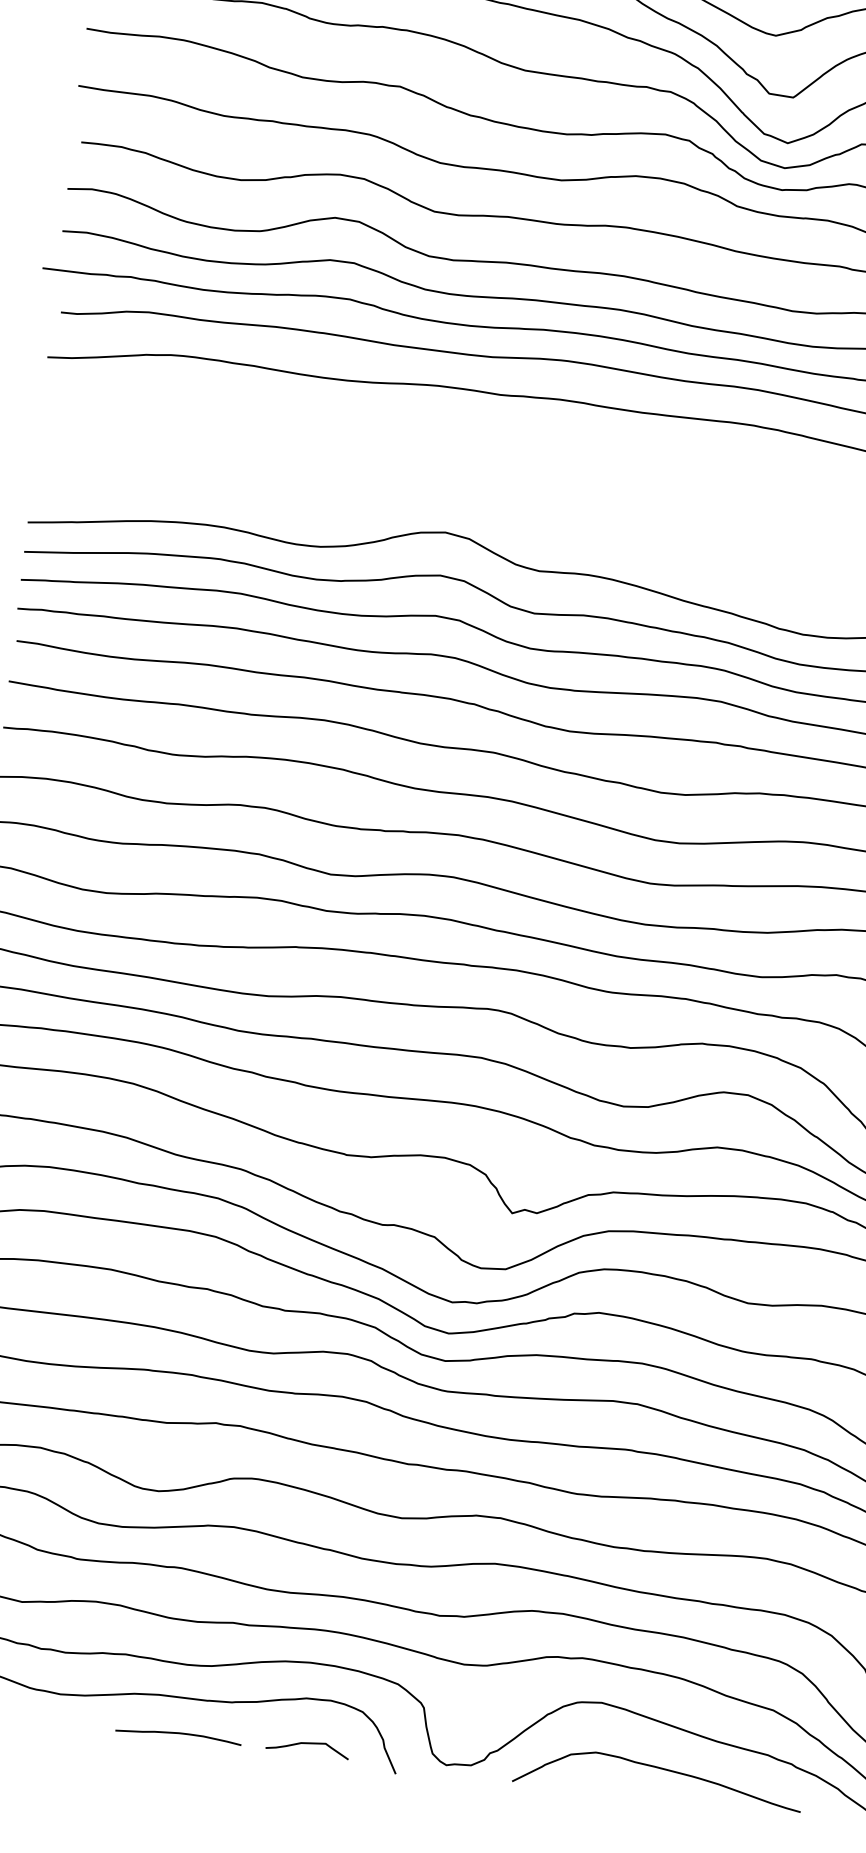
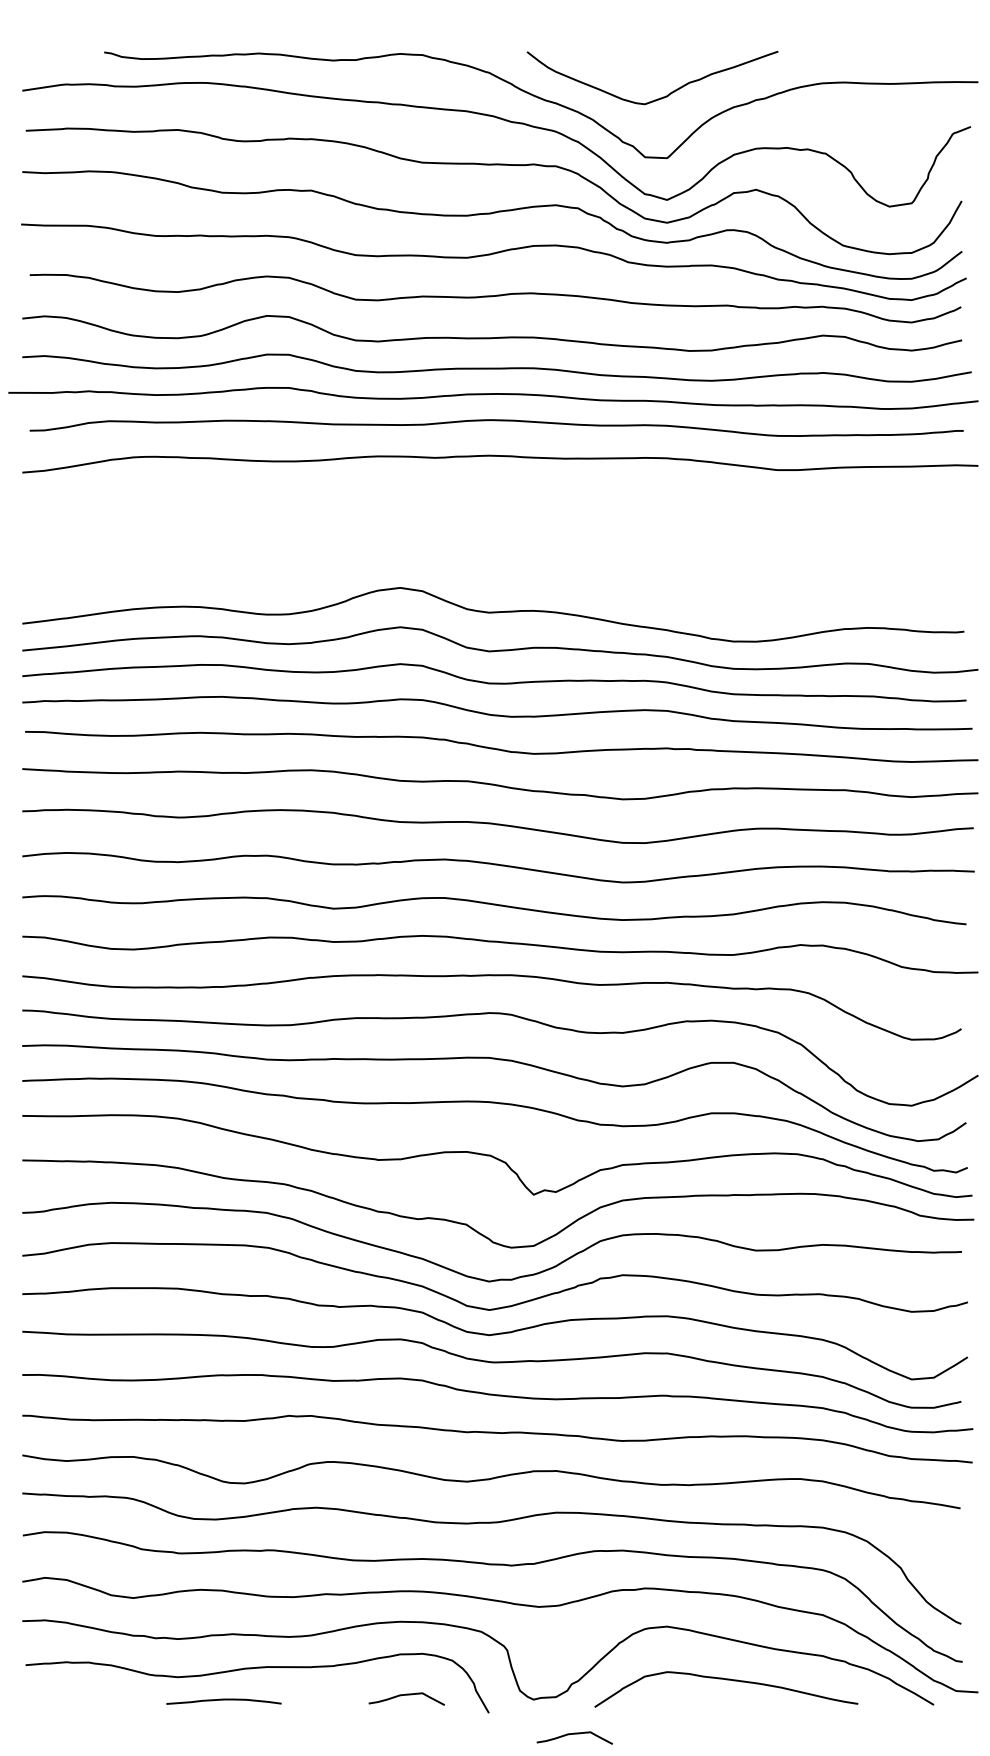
curve: (178, 1734) -> (223, 1700), moved
curve: (486, 1808) -> (574, 1734), added

